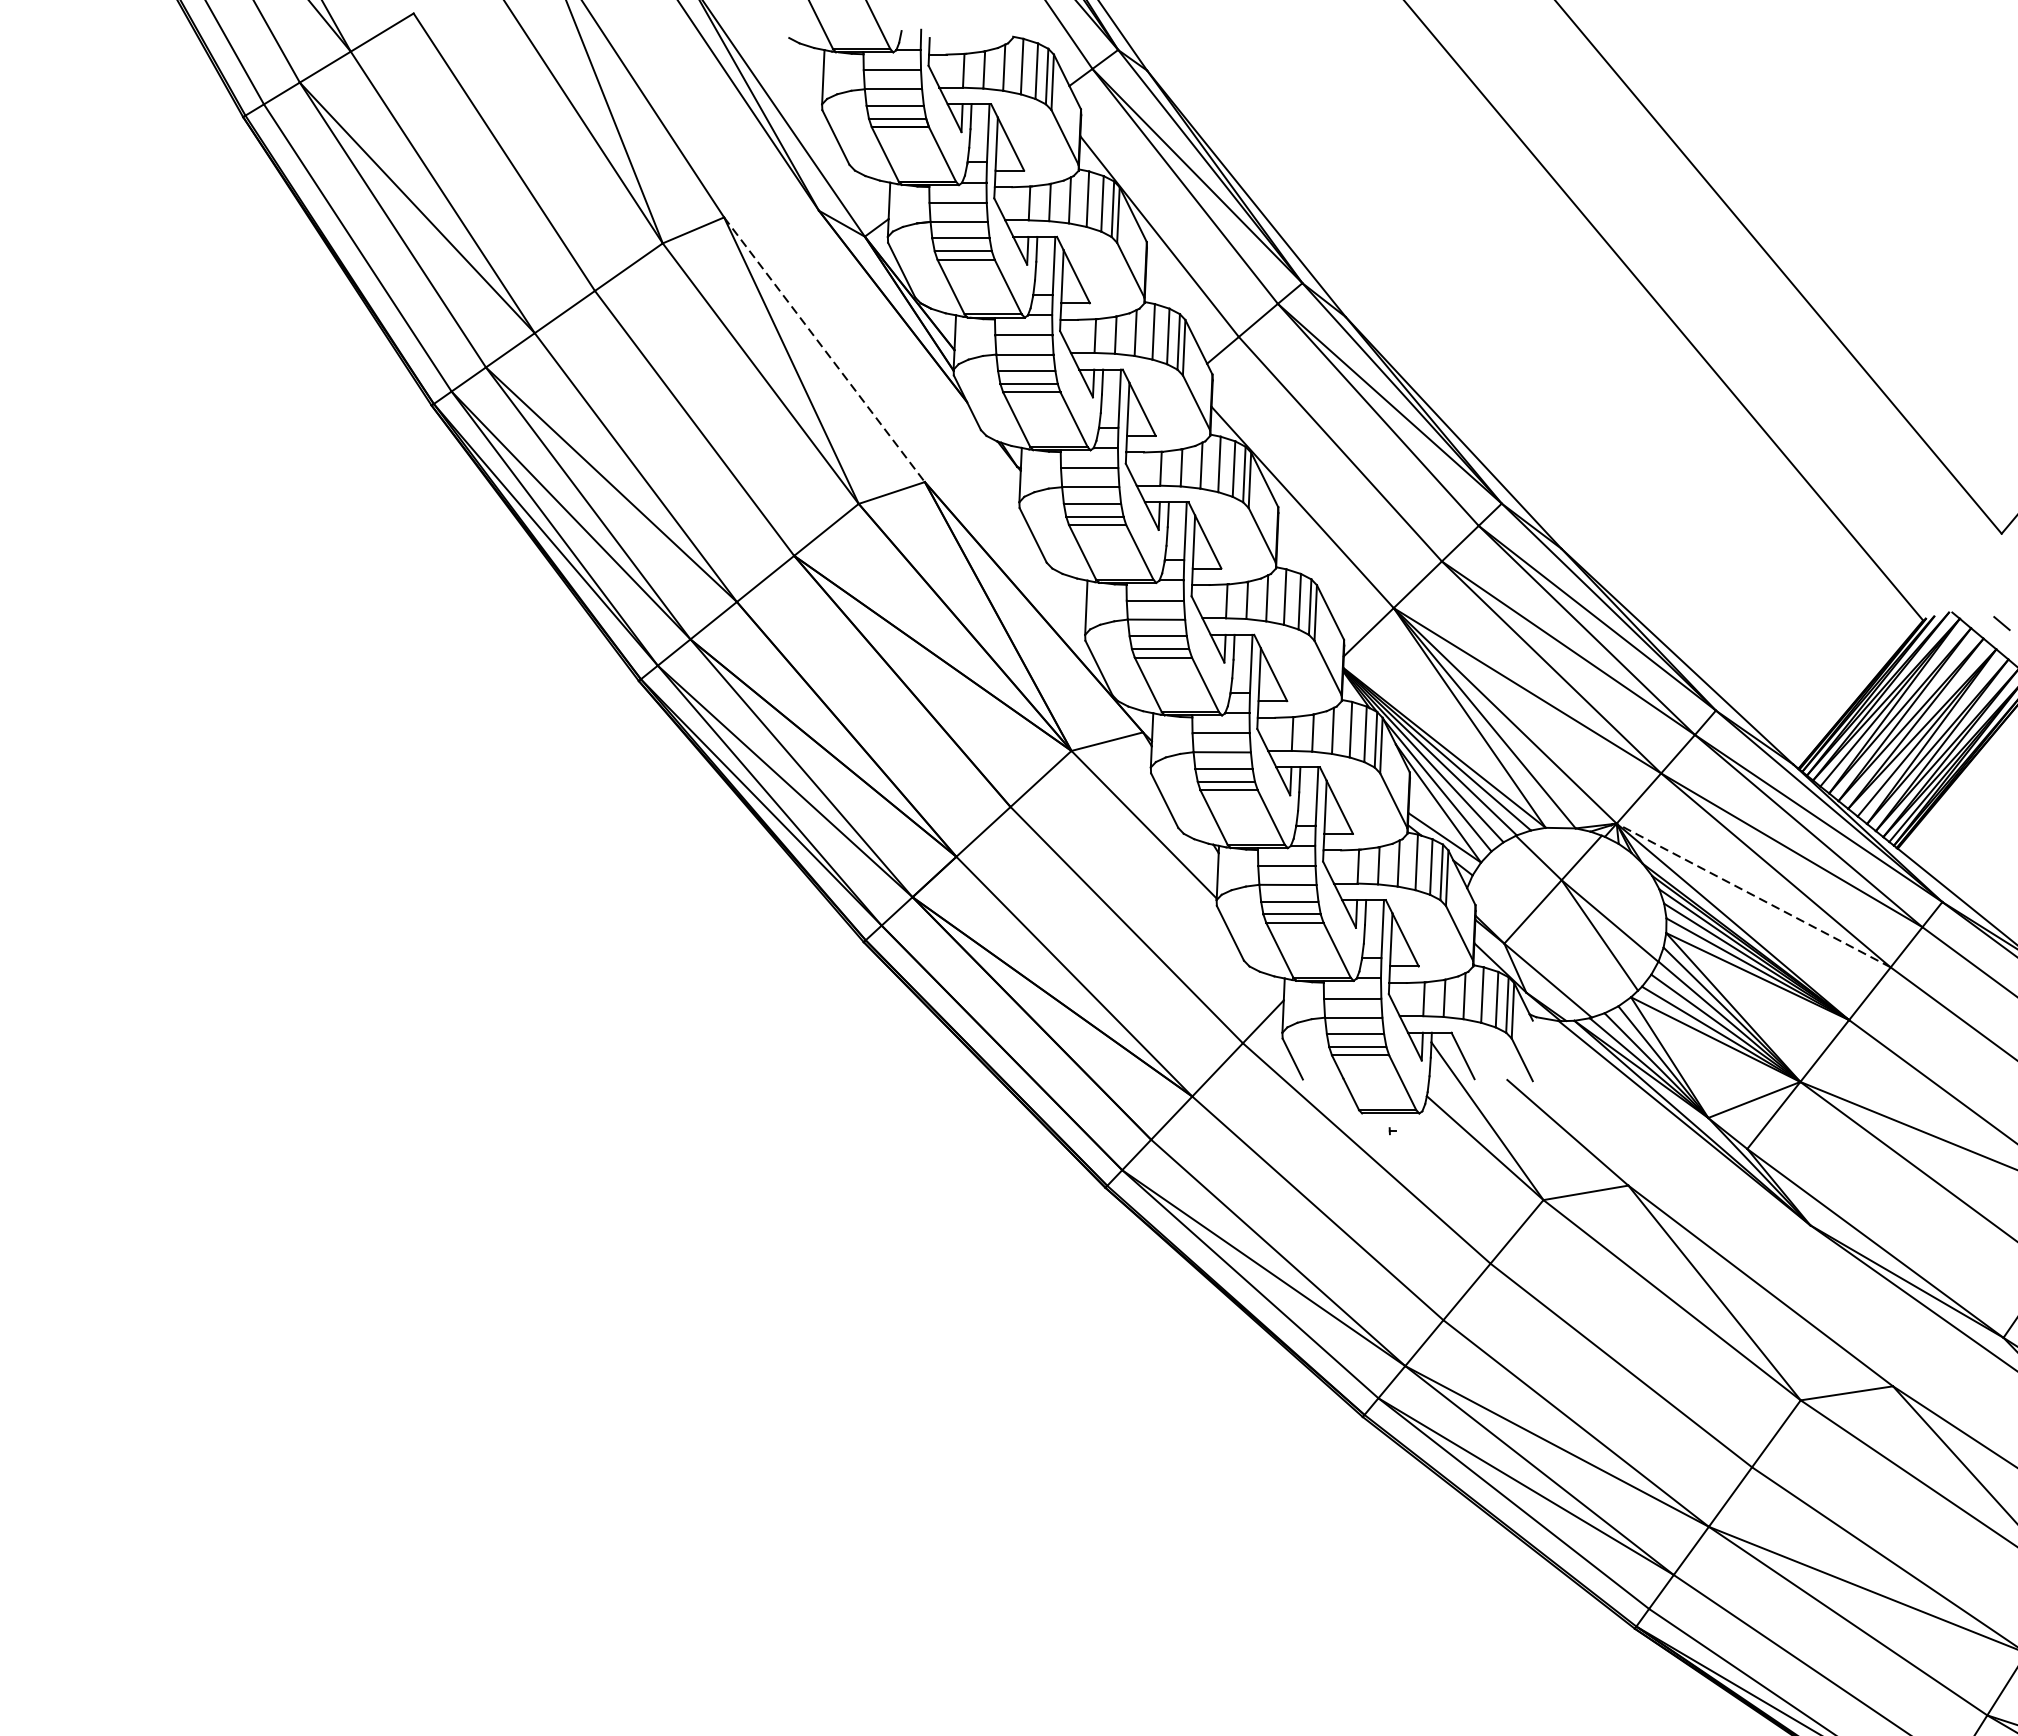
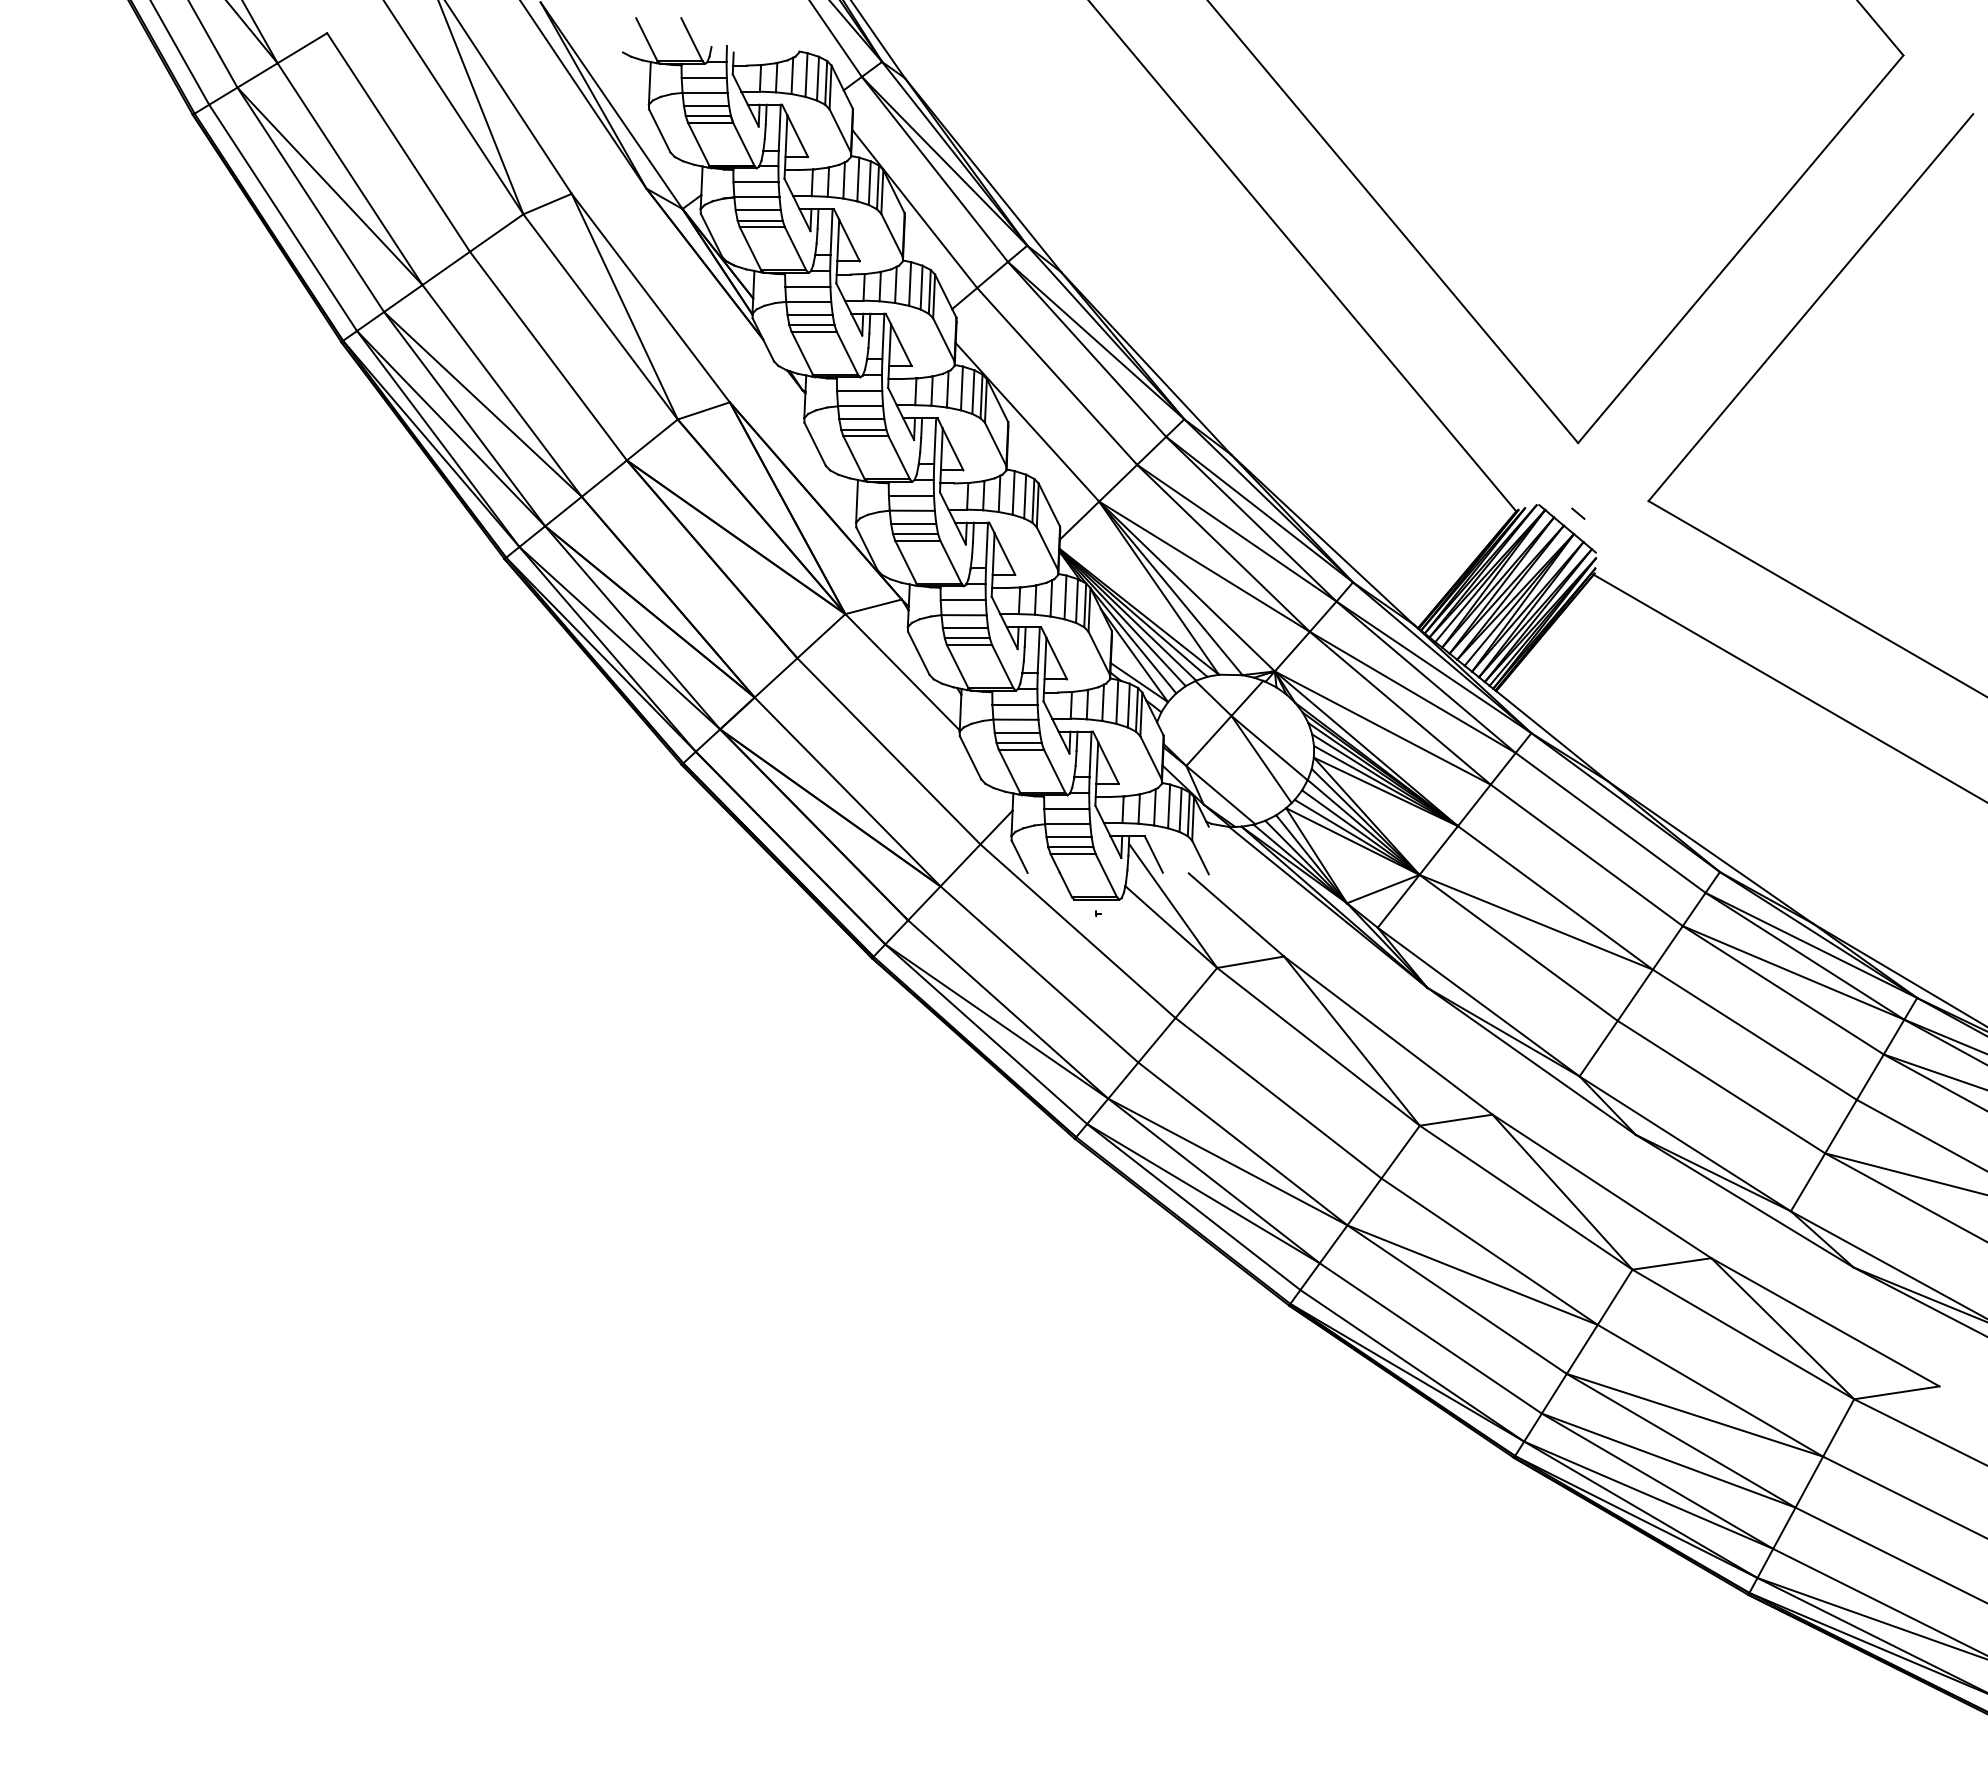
line: (824, 350) -> (650, 298), dashed -> solid
line: (1753, 896) -> (1382, 728), dashed -> solid

